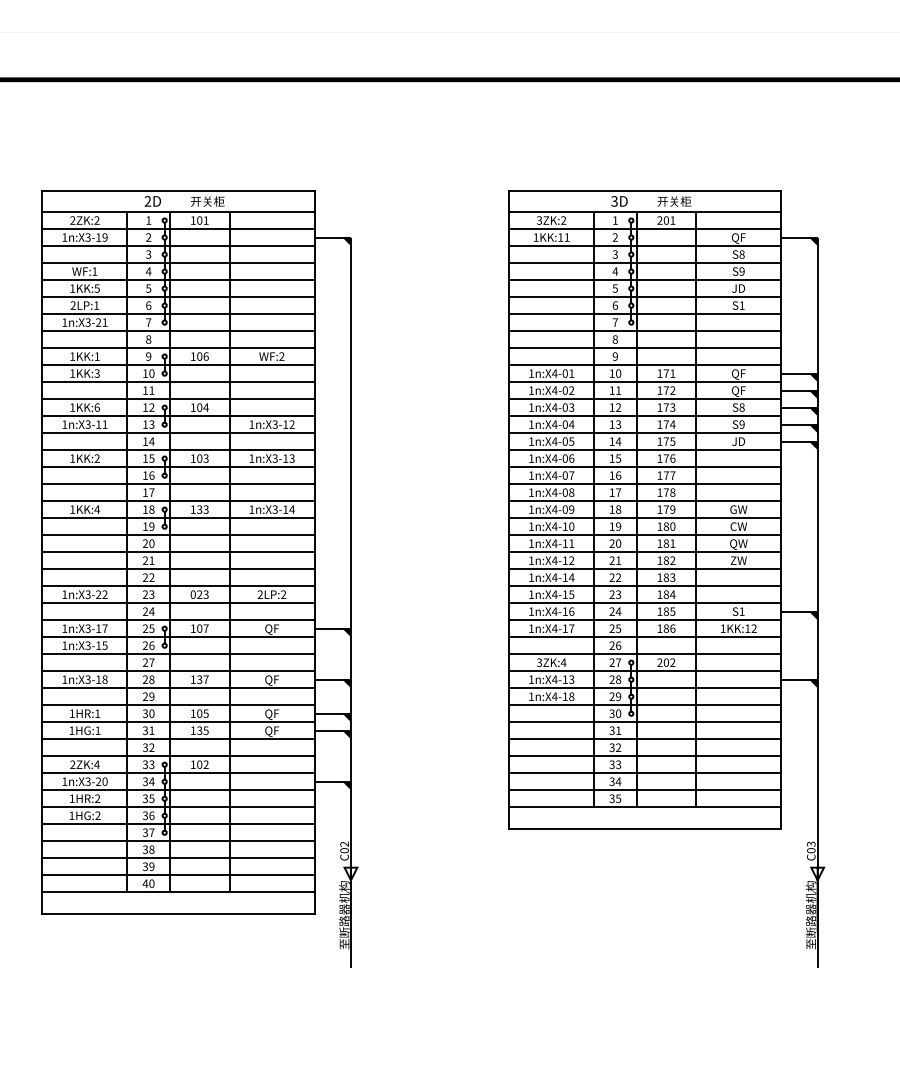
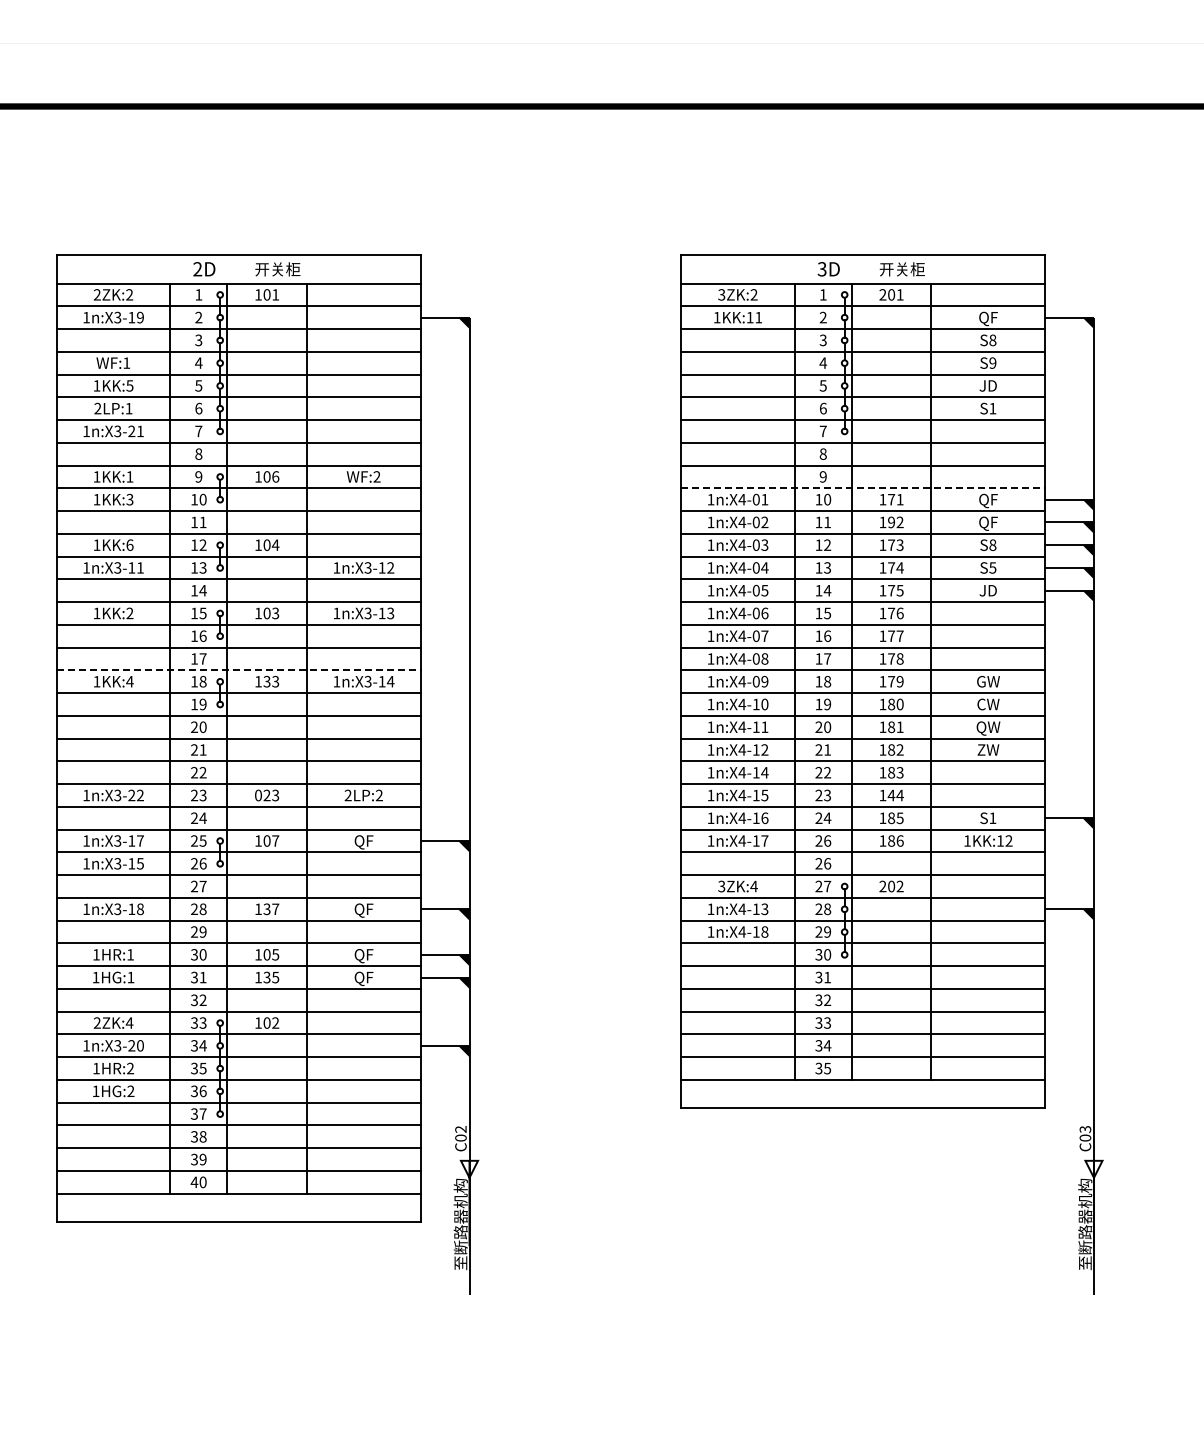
line: (645, 365) -> (863, 488), solid -> dashed
text: (666, 390) -> (891, 522), 172 -> 192
text: (741, 424) -> (992, 567), S9 -> S5
line: (179, 501) -> (239, 670), solid -> dashed
text: (666, 594) -> (891, 795), 184 -> 144
text: (618, 628) -> (827, 840), 25 -> 26

